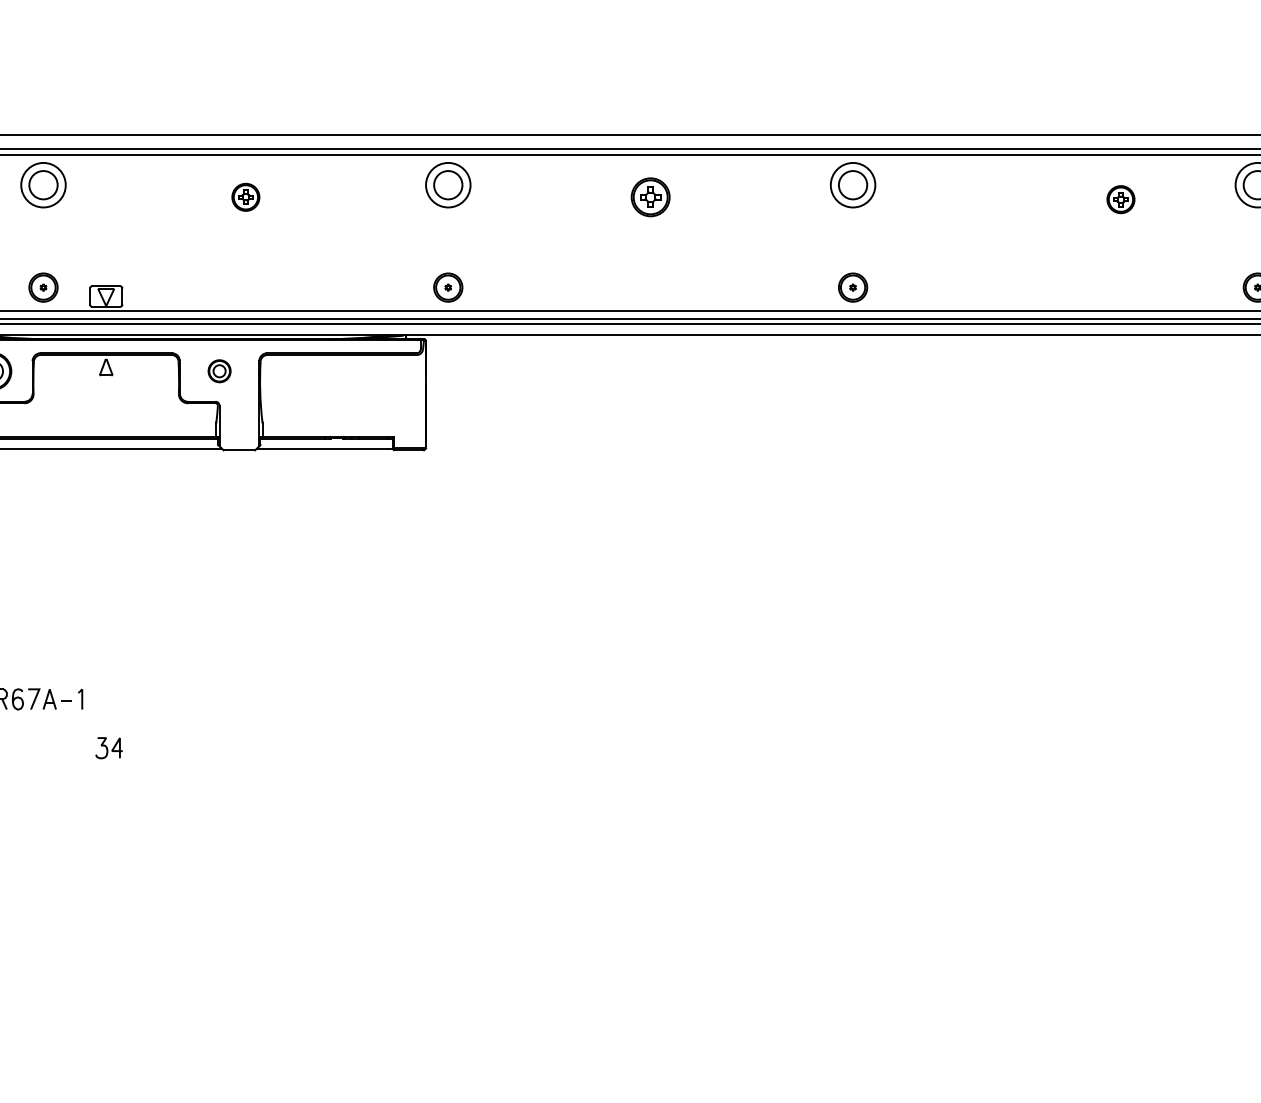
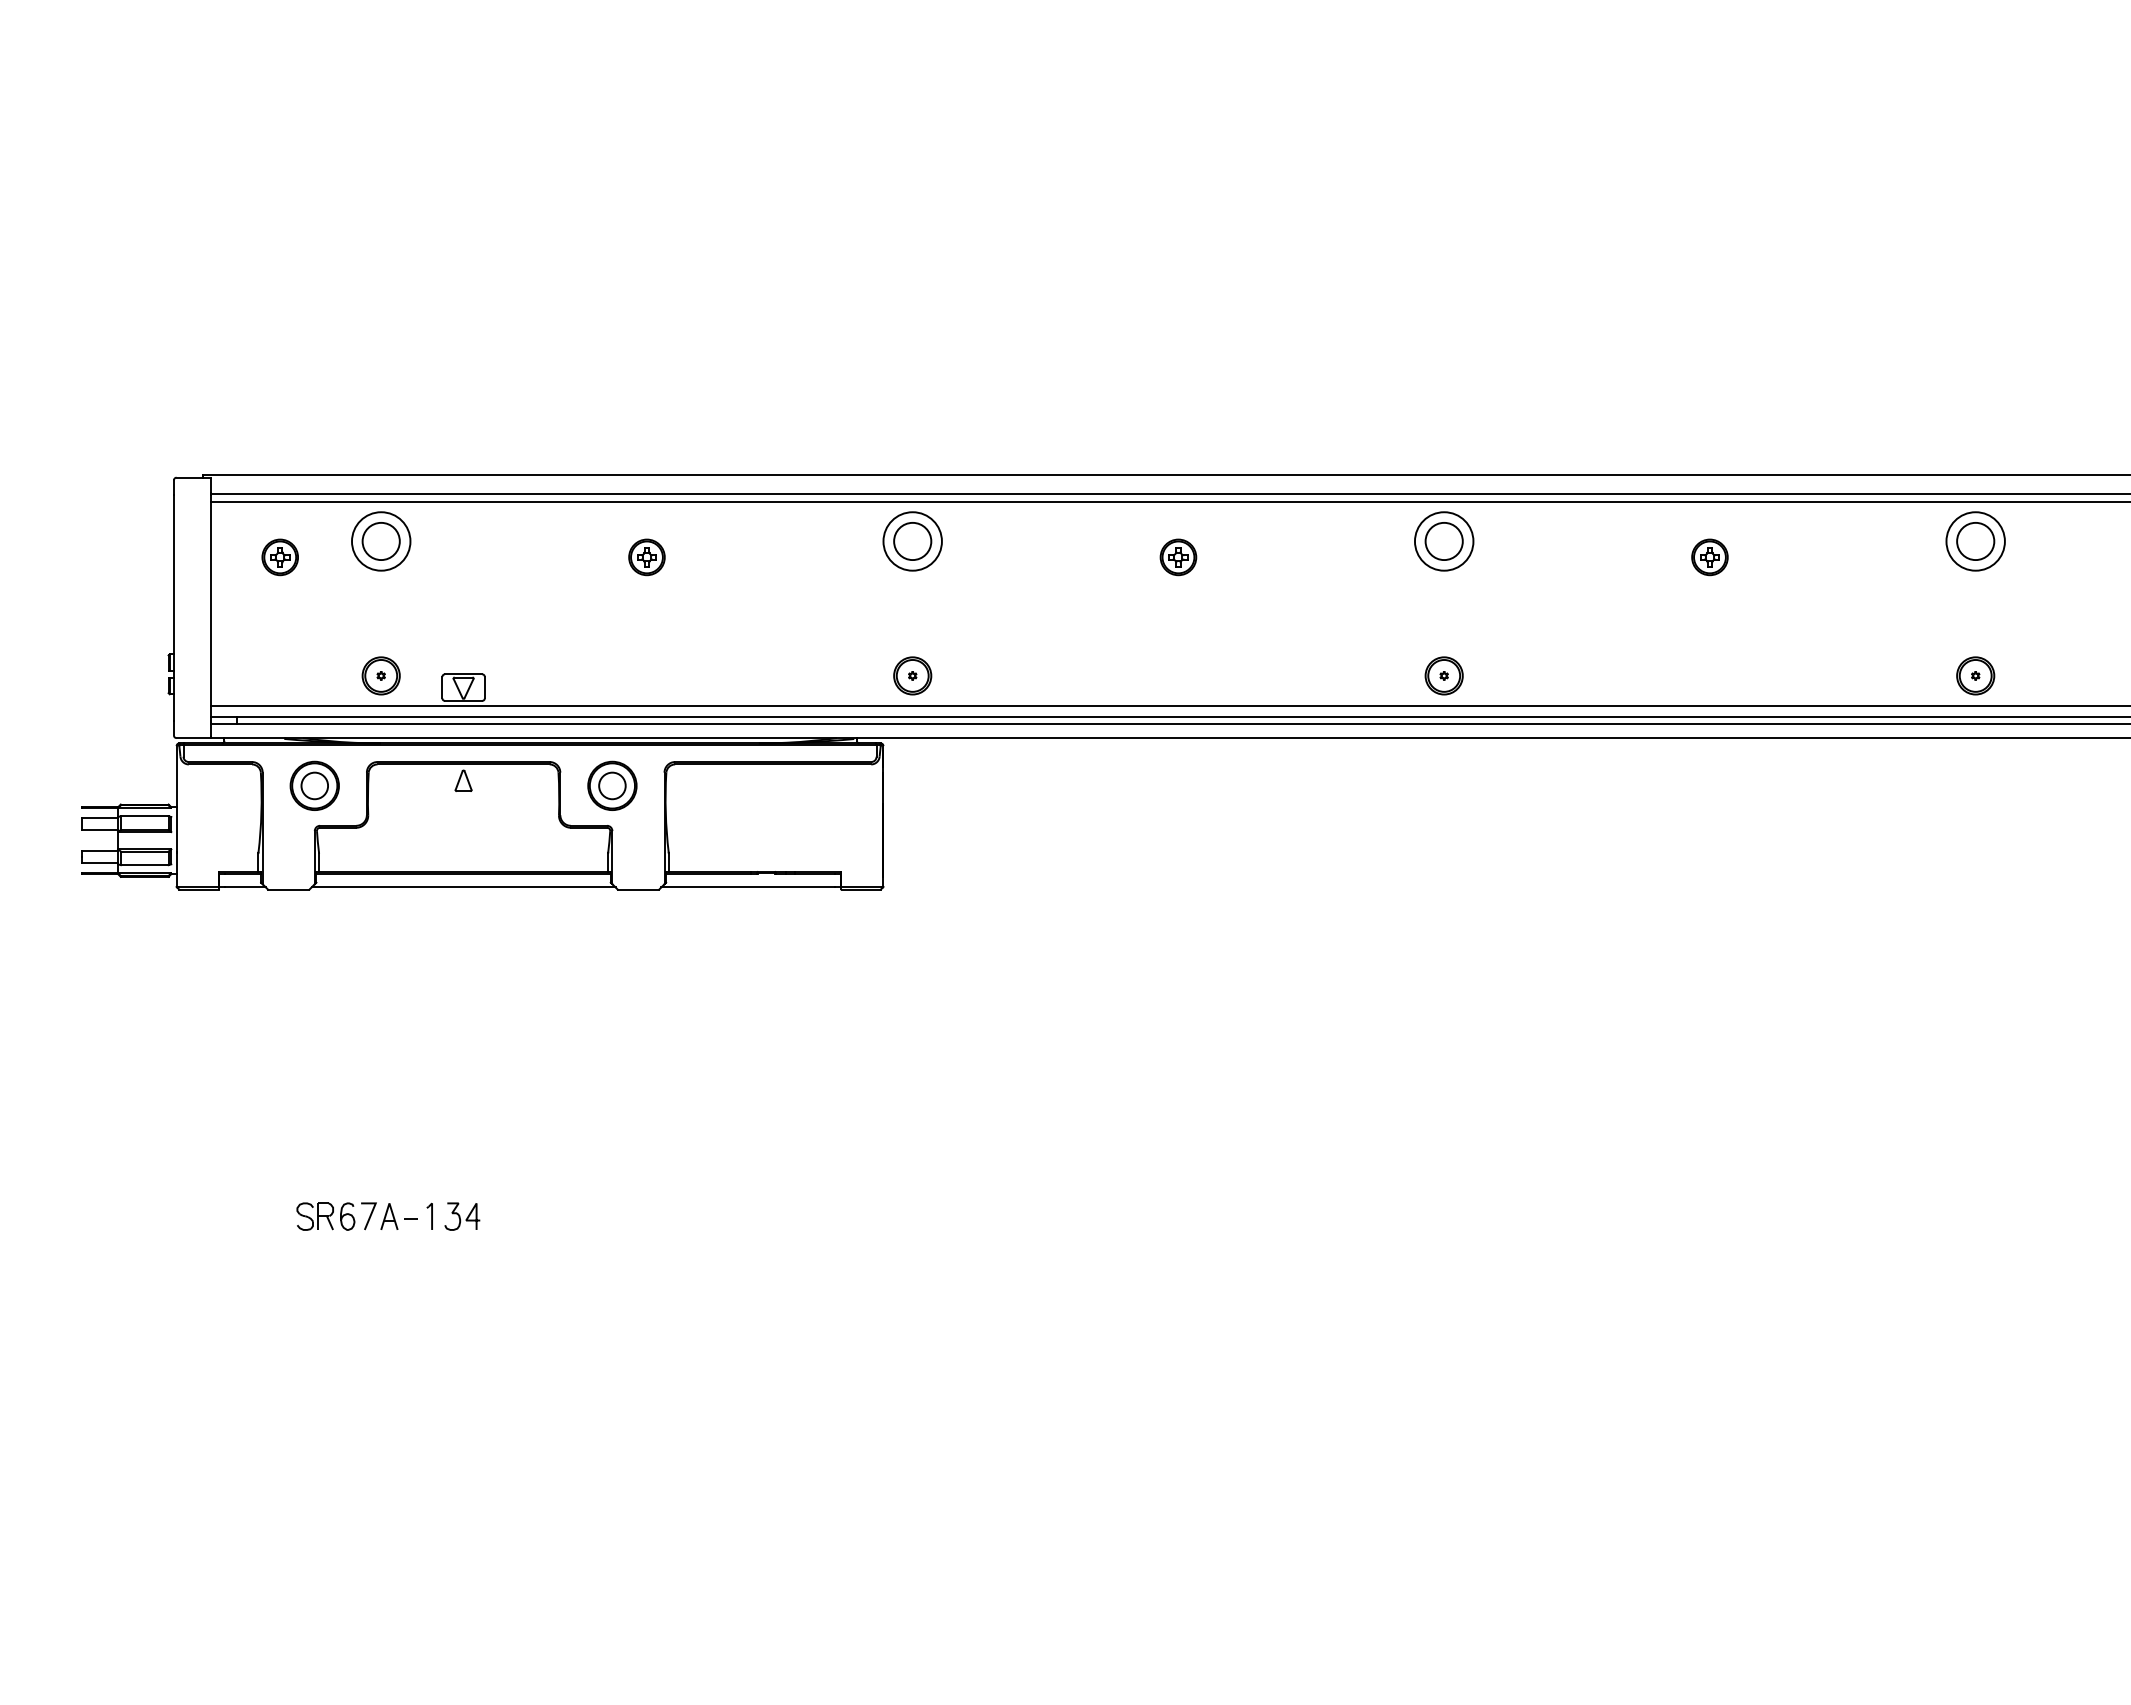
part: (650, 197) -> (1178, 557), size x0.71
part: (1120, 199) -> (1709, 557), moved
part: (219, 371) -> (612, 785), size x1.67
part: (109, 748) -> (462, 1216), moved

